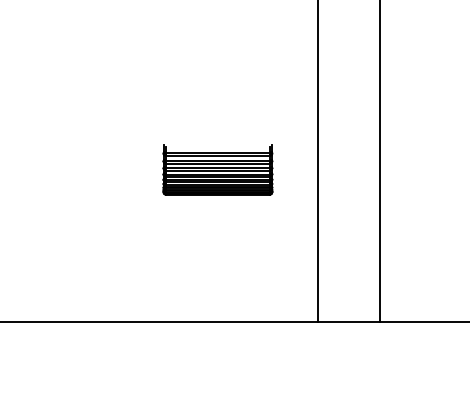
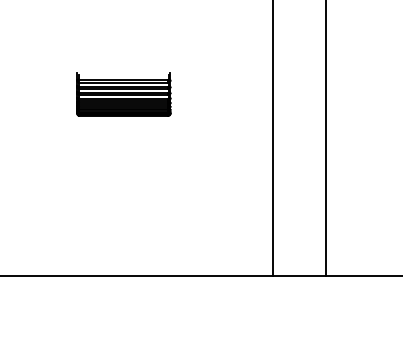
part: (217, 169) -> (123, 94), moved

